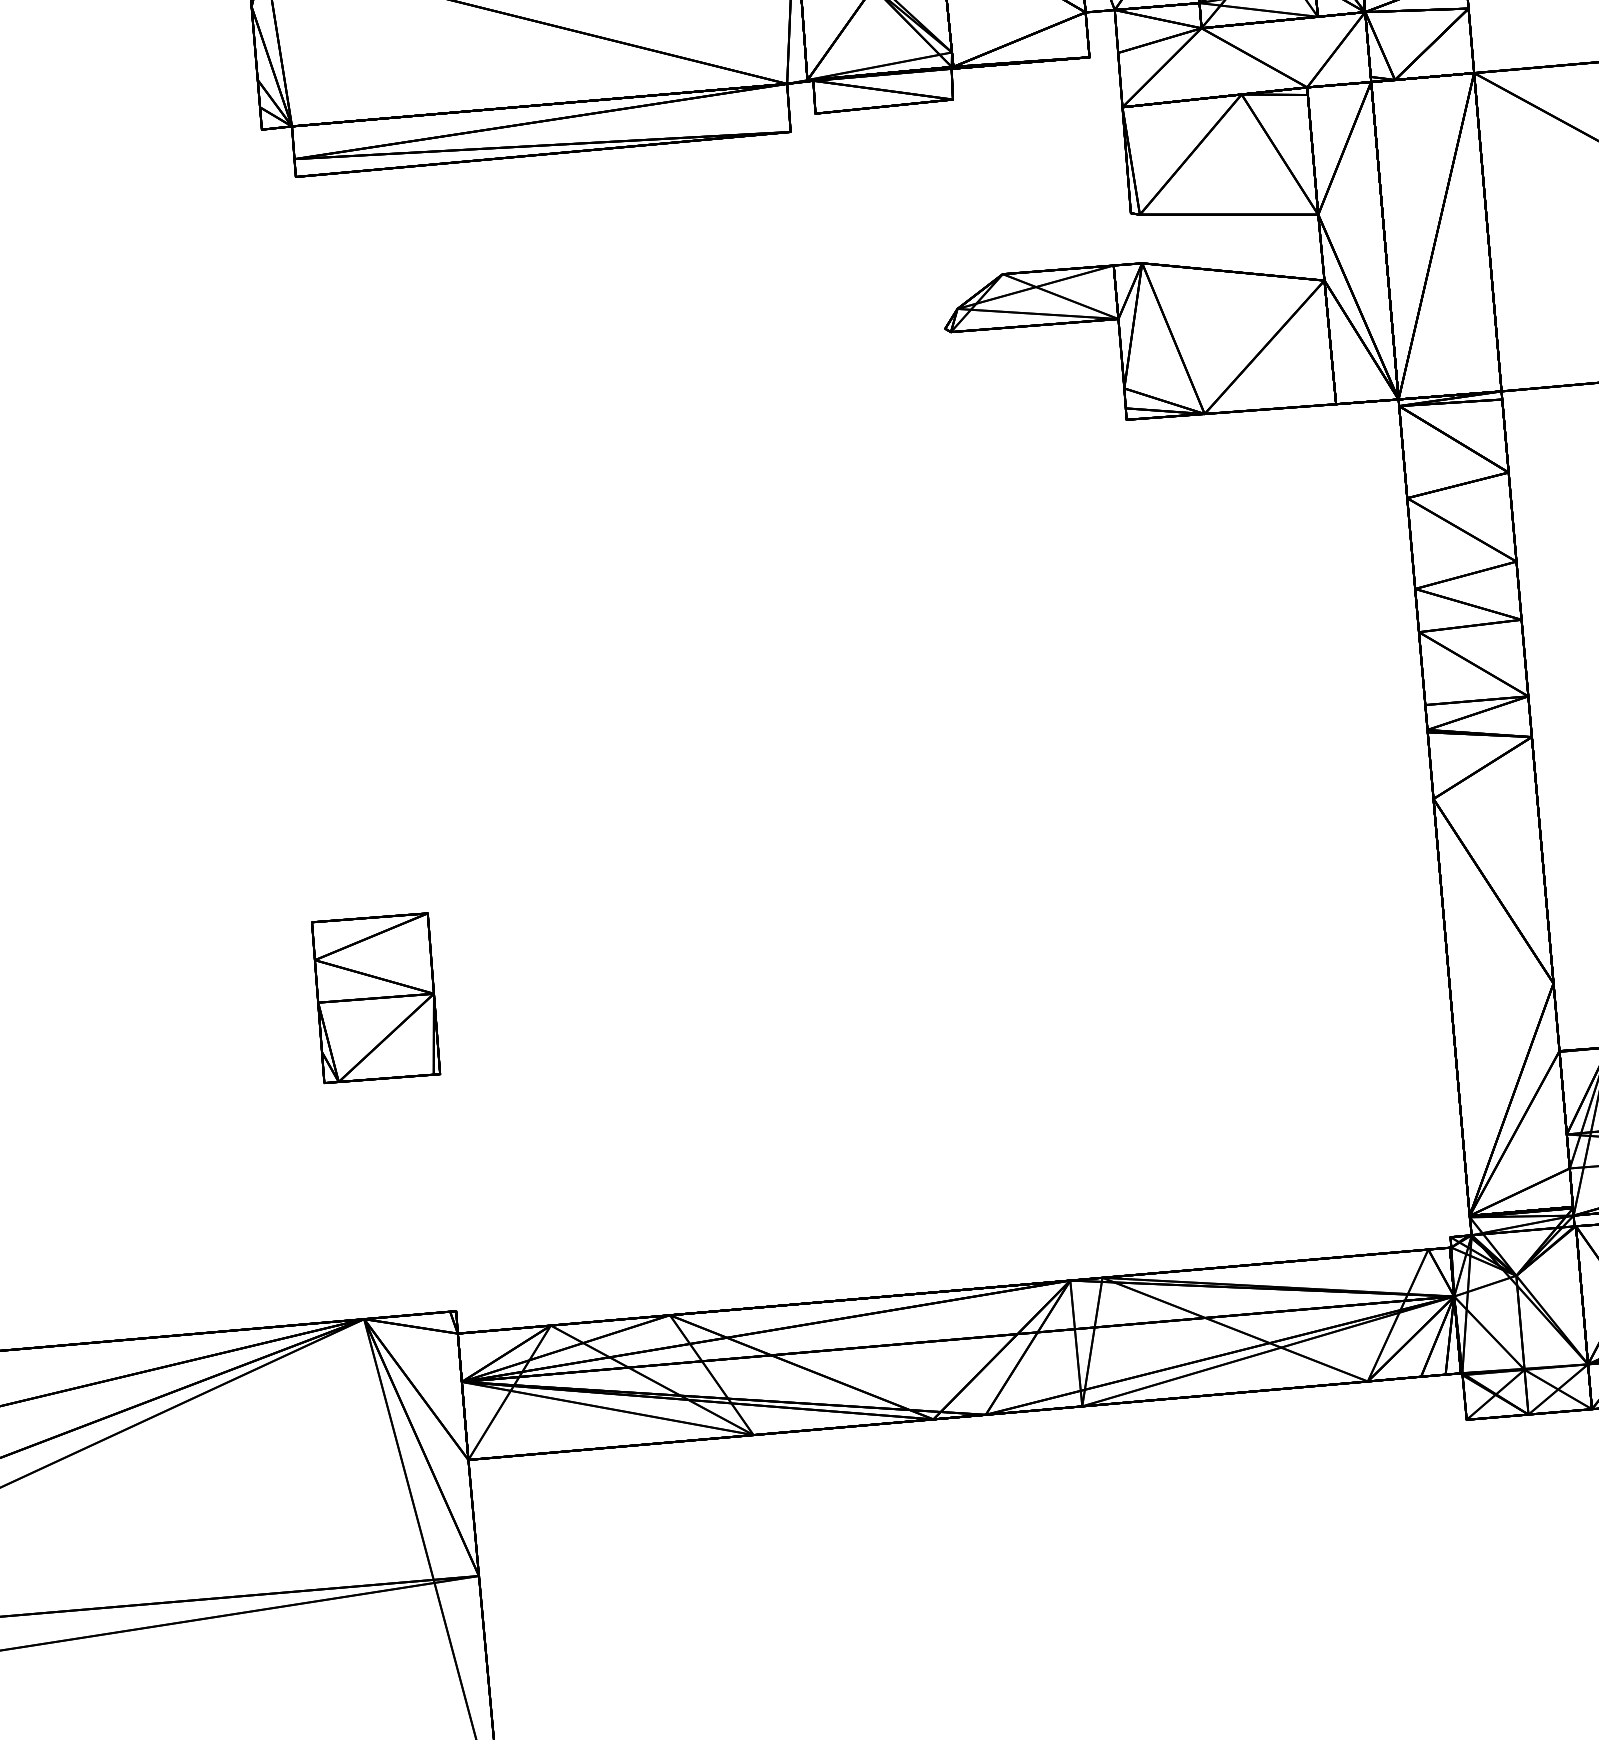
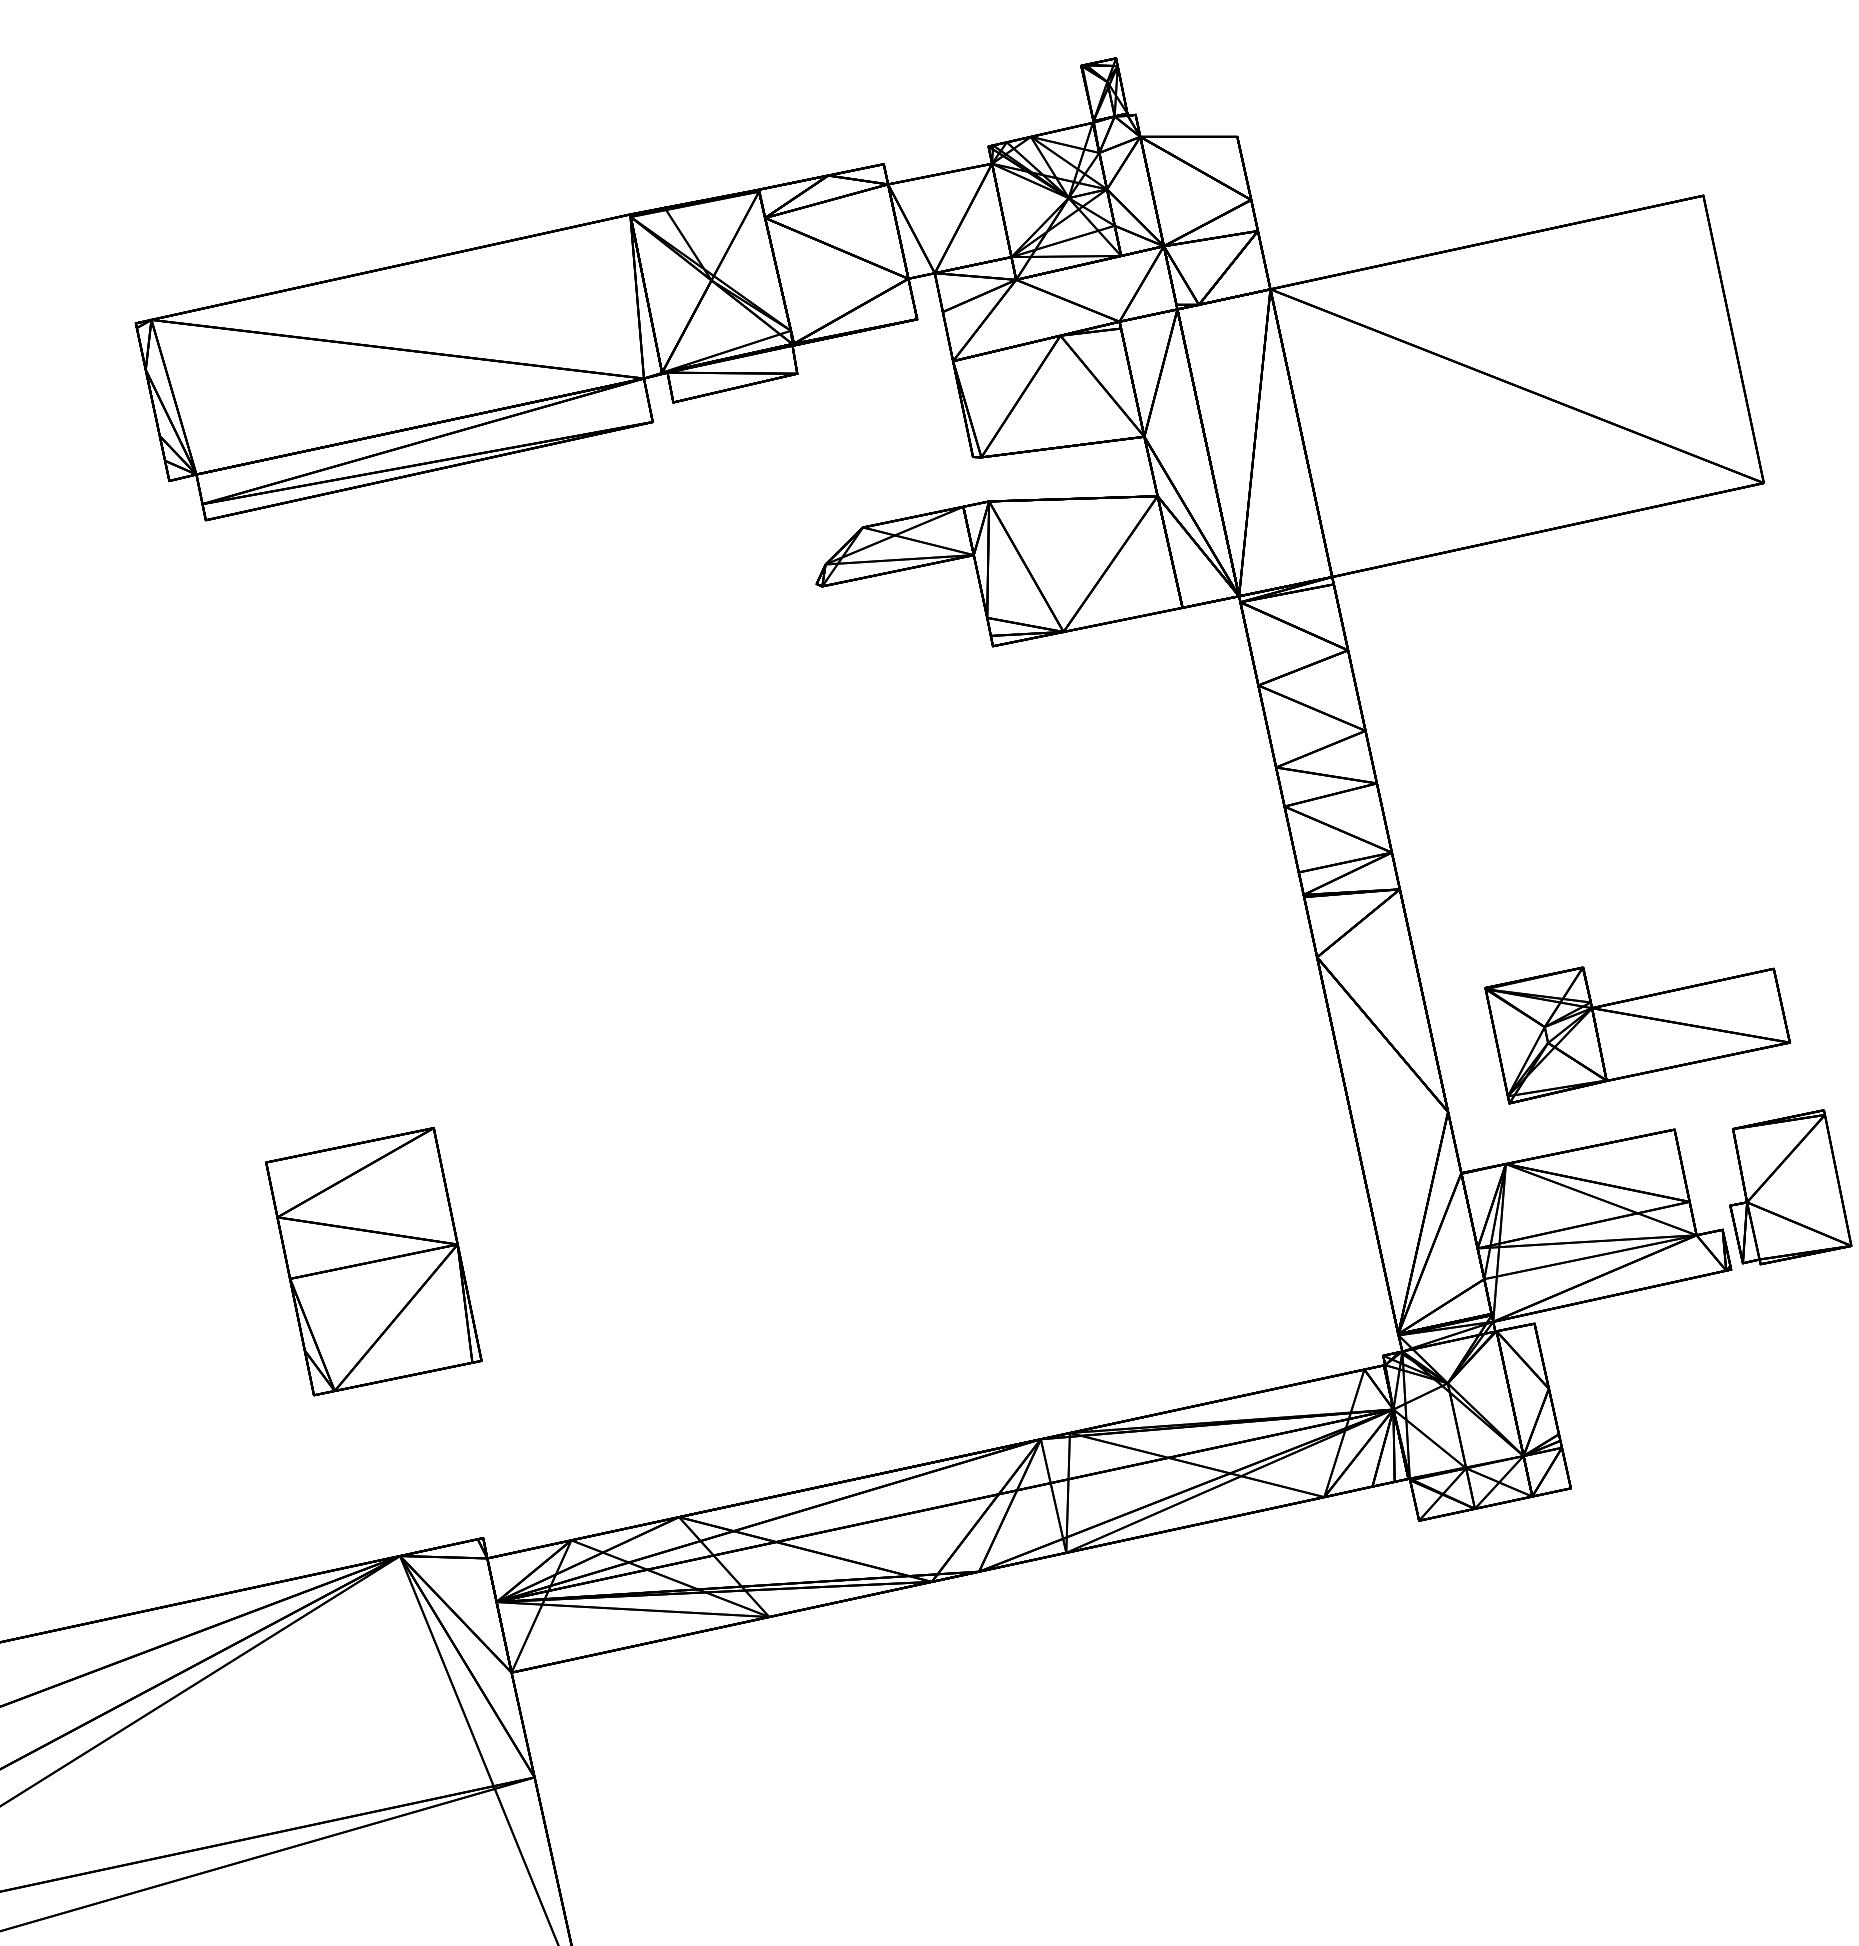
part: (375, 997) -> (373, 1260), size x1.6

